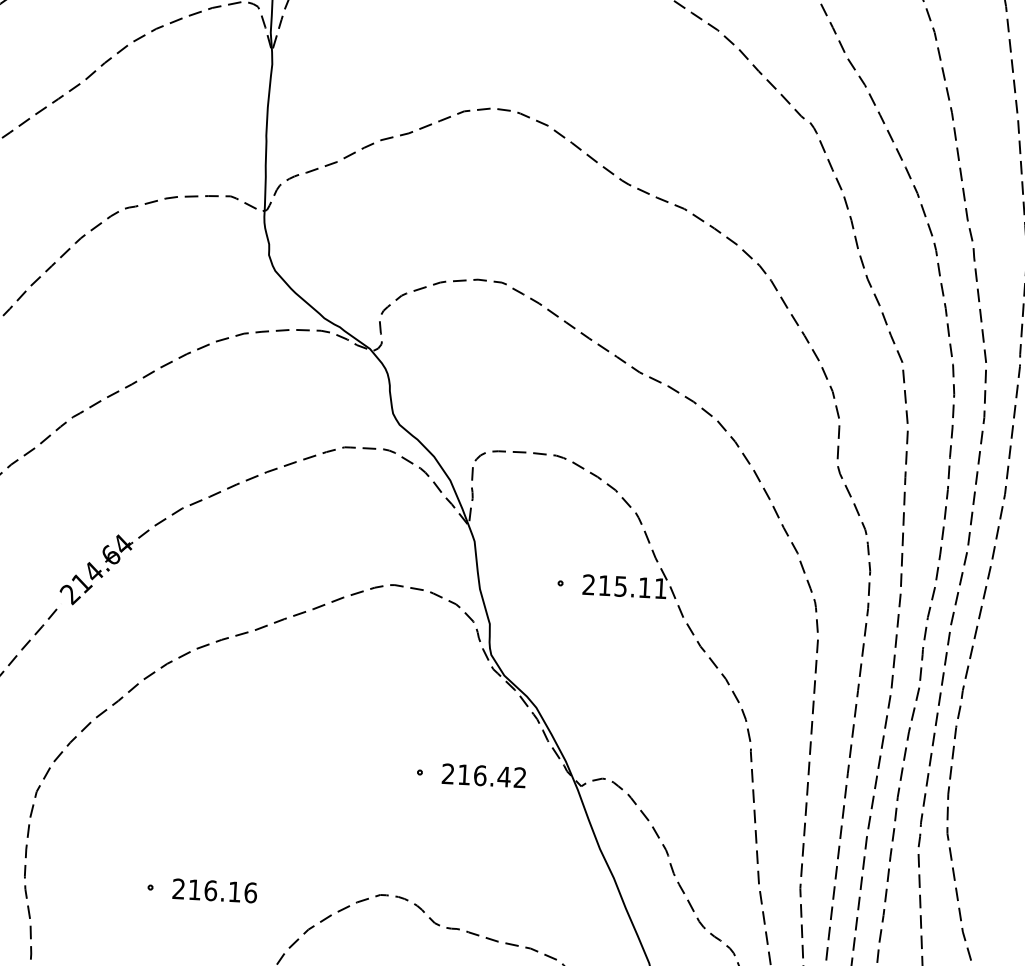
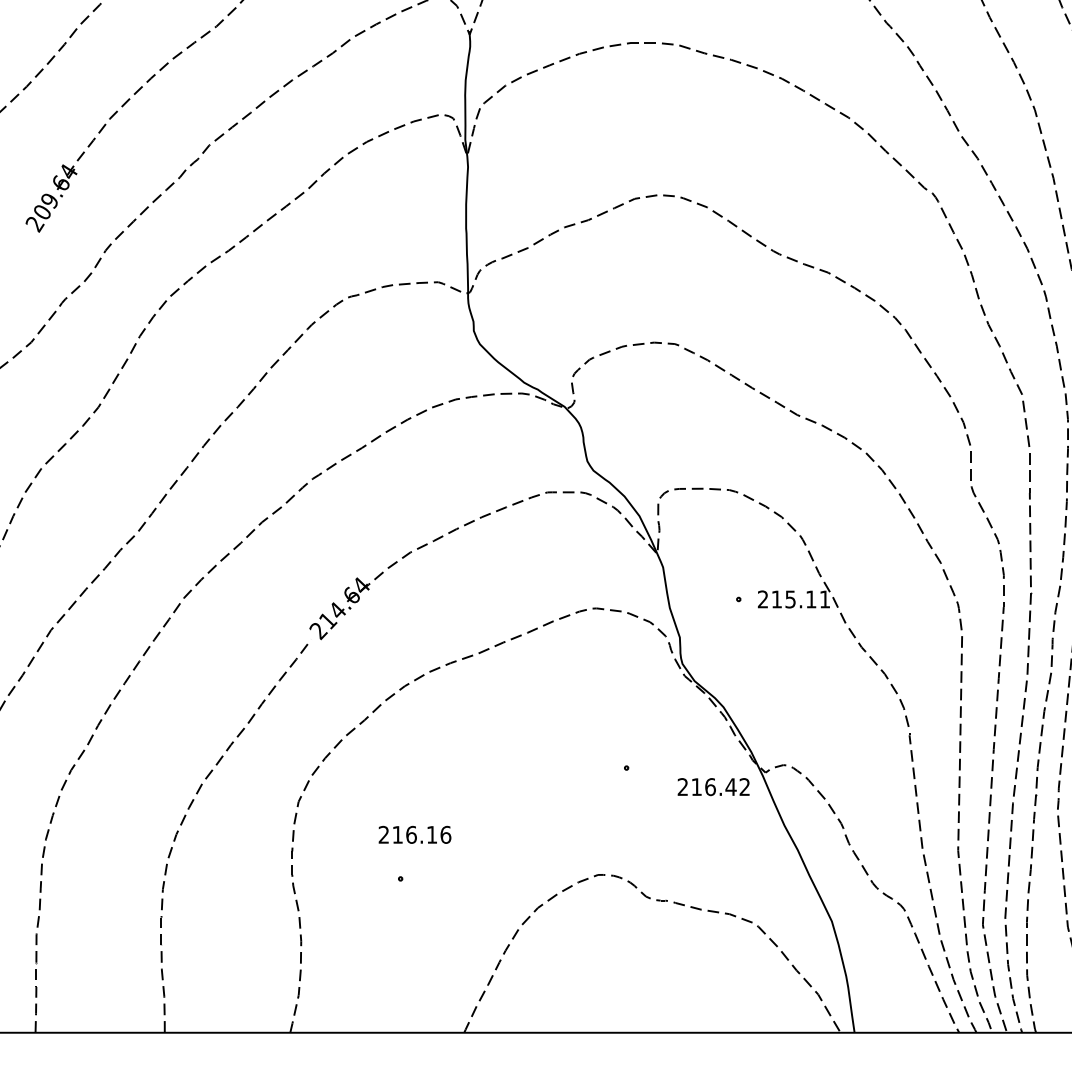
text: (483, 776) -> (713, 787), moved
text: (214, 890) -> (414, 834), moved

